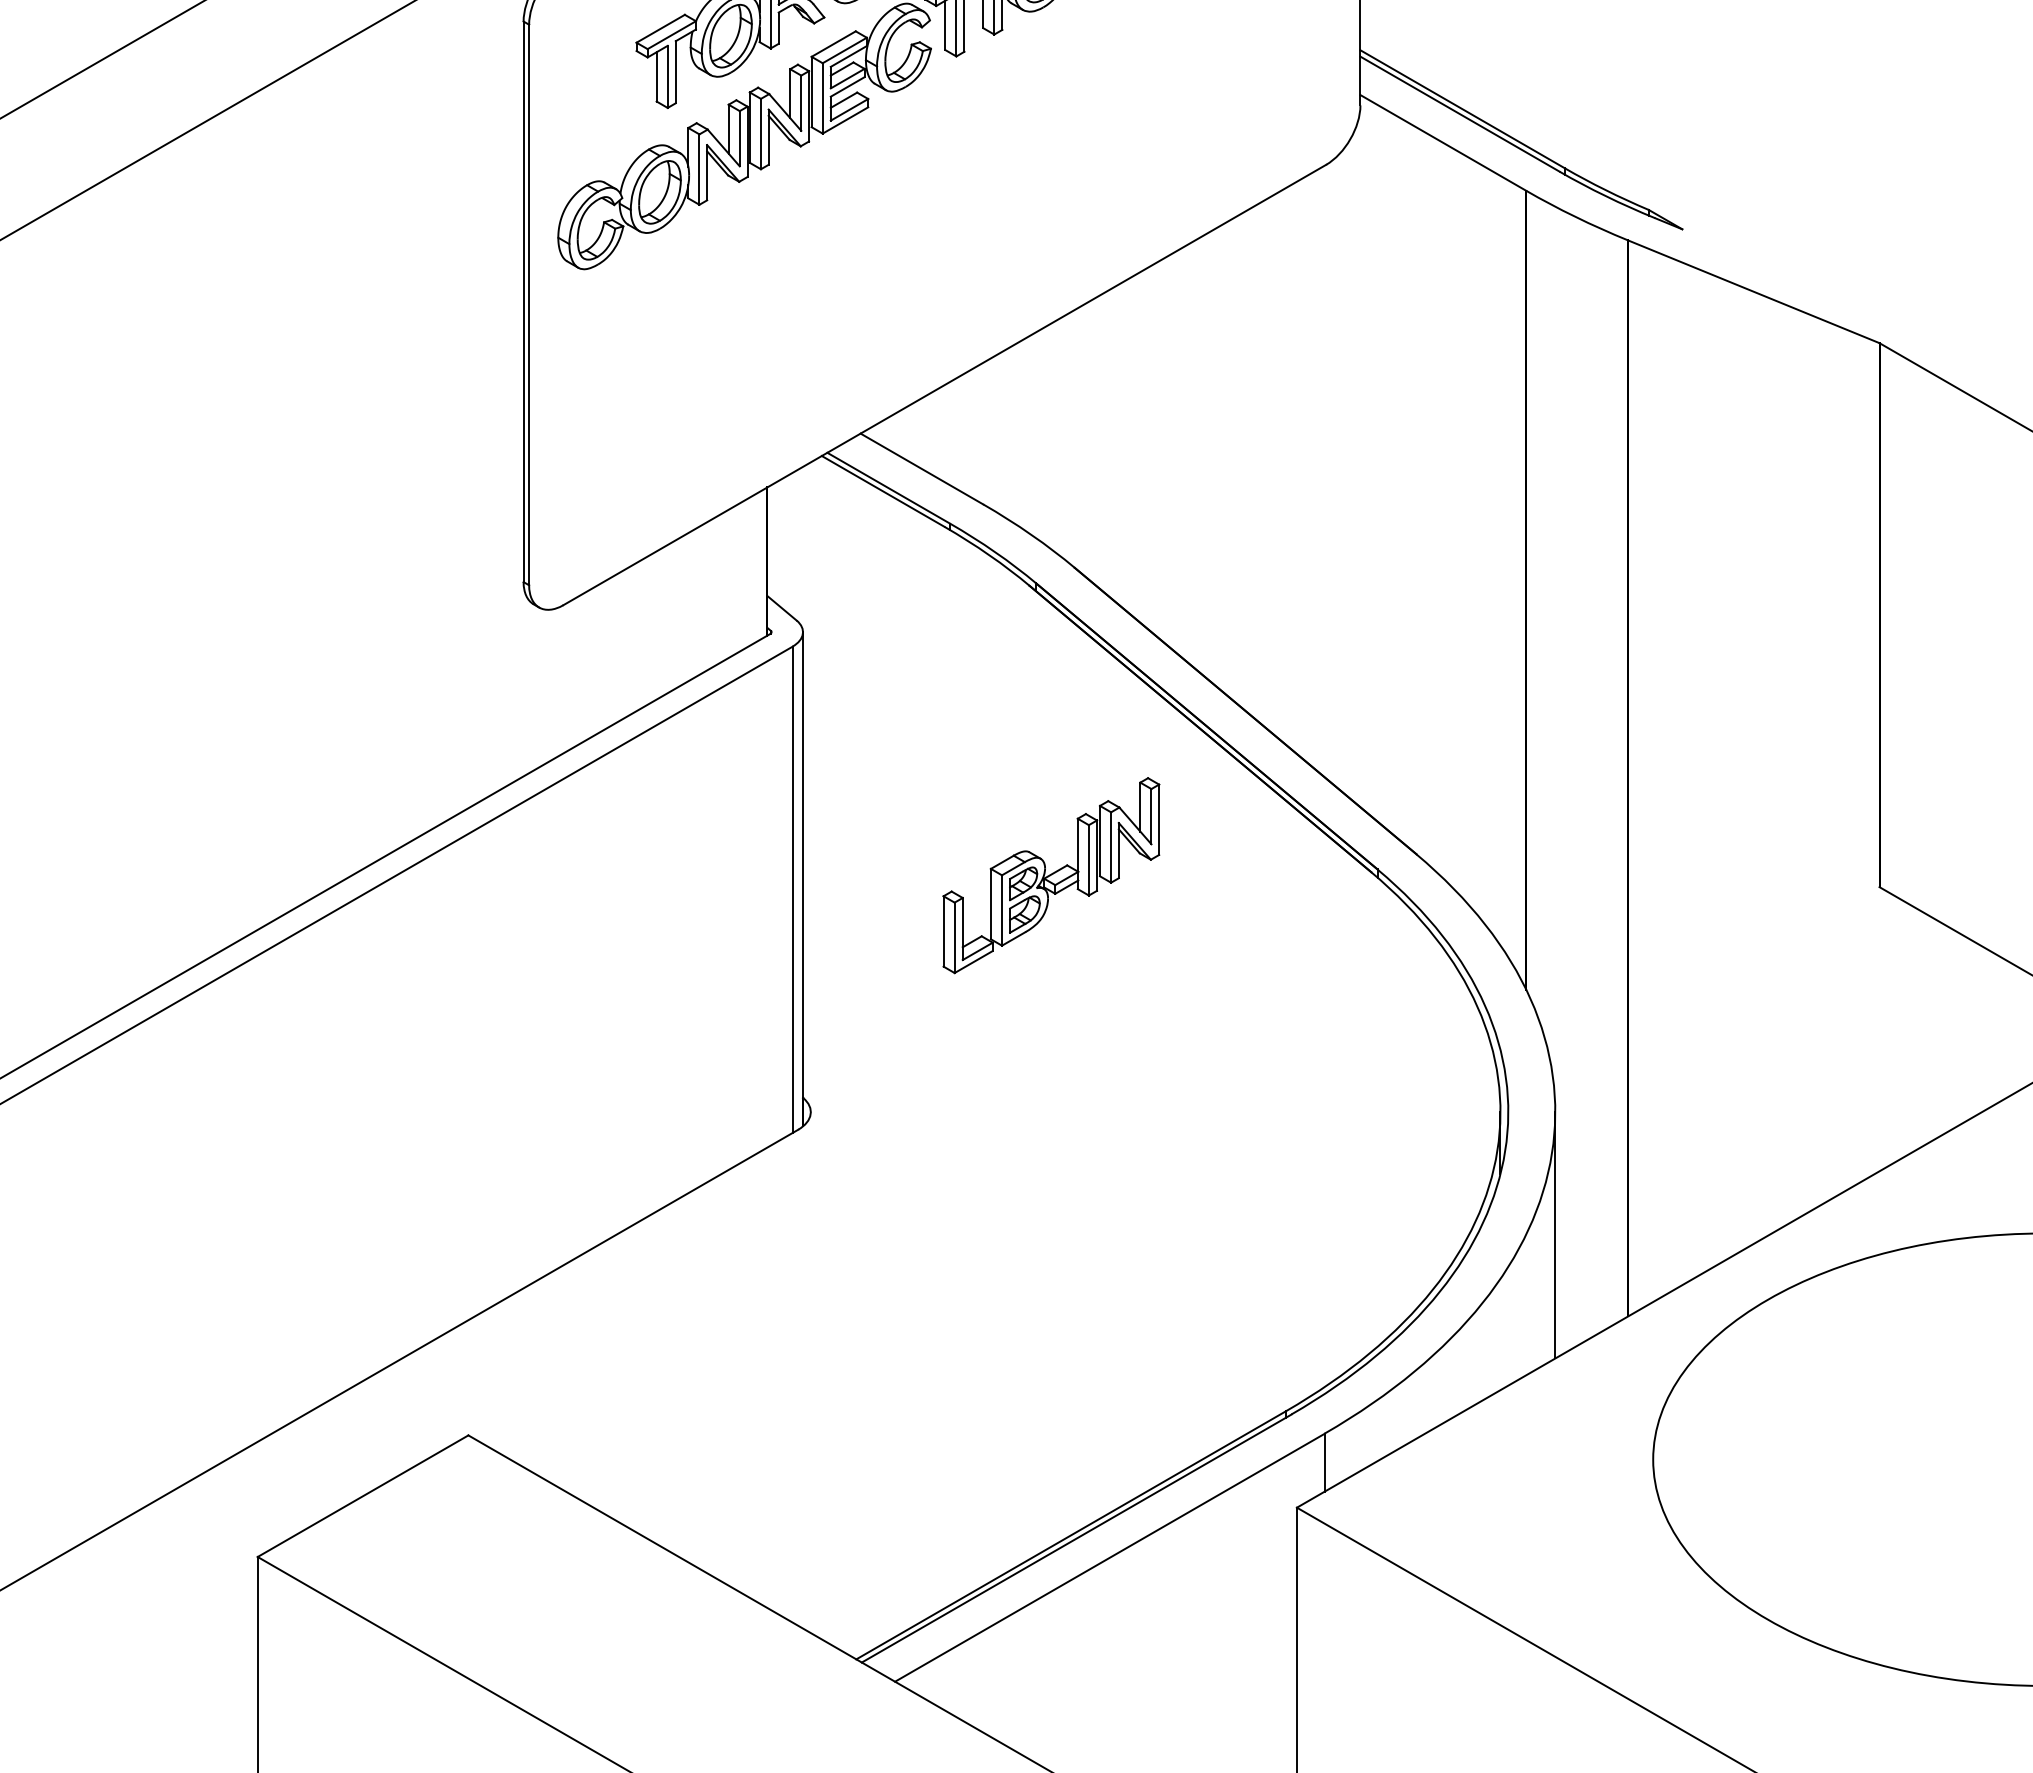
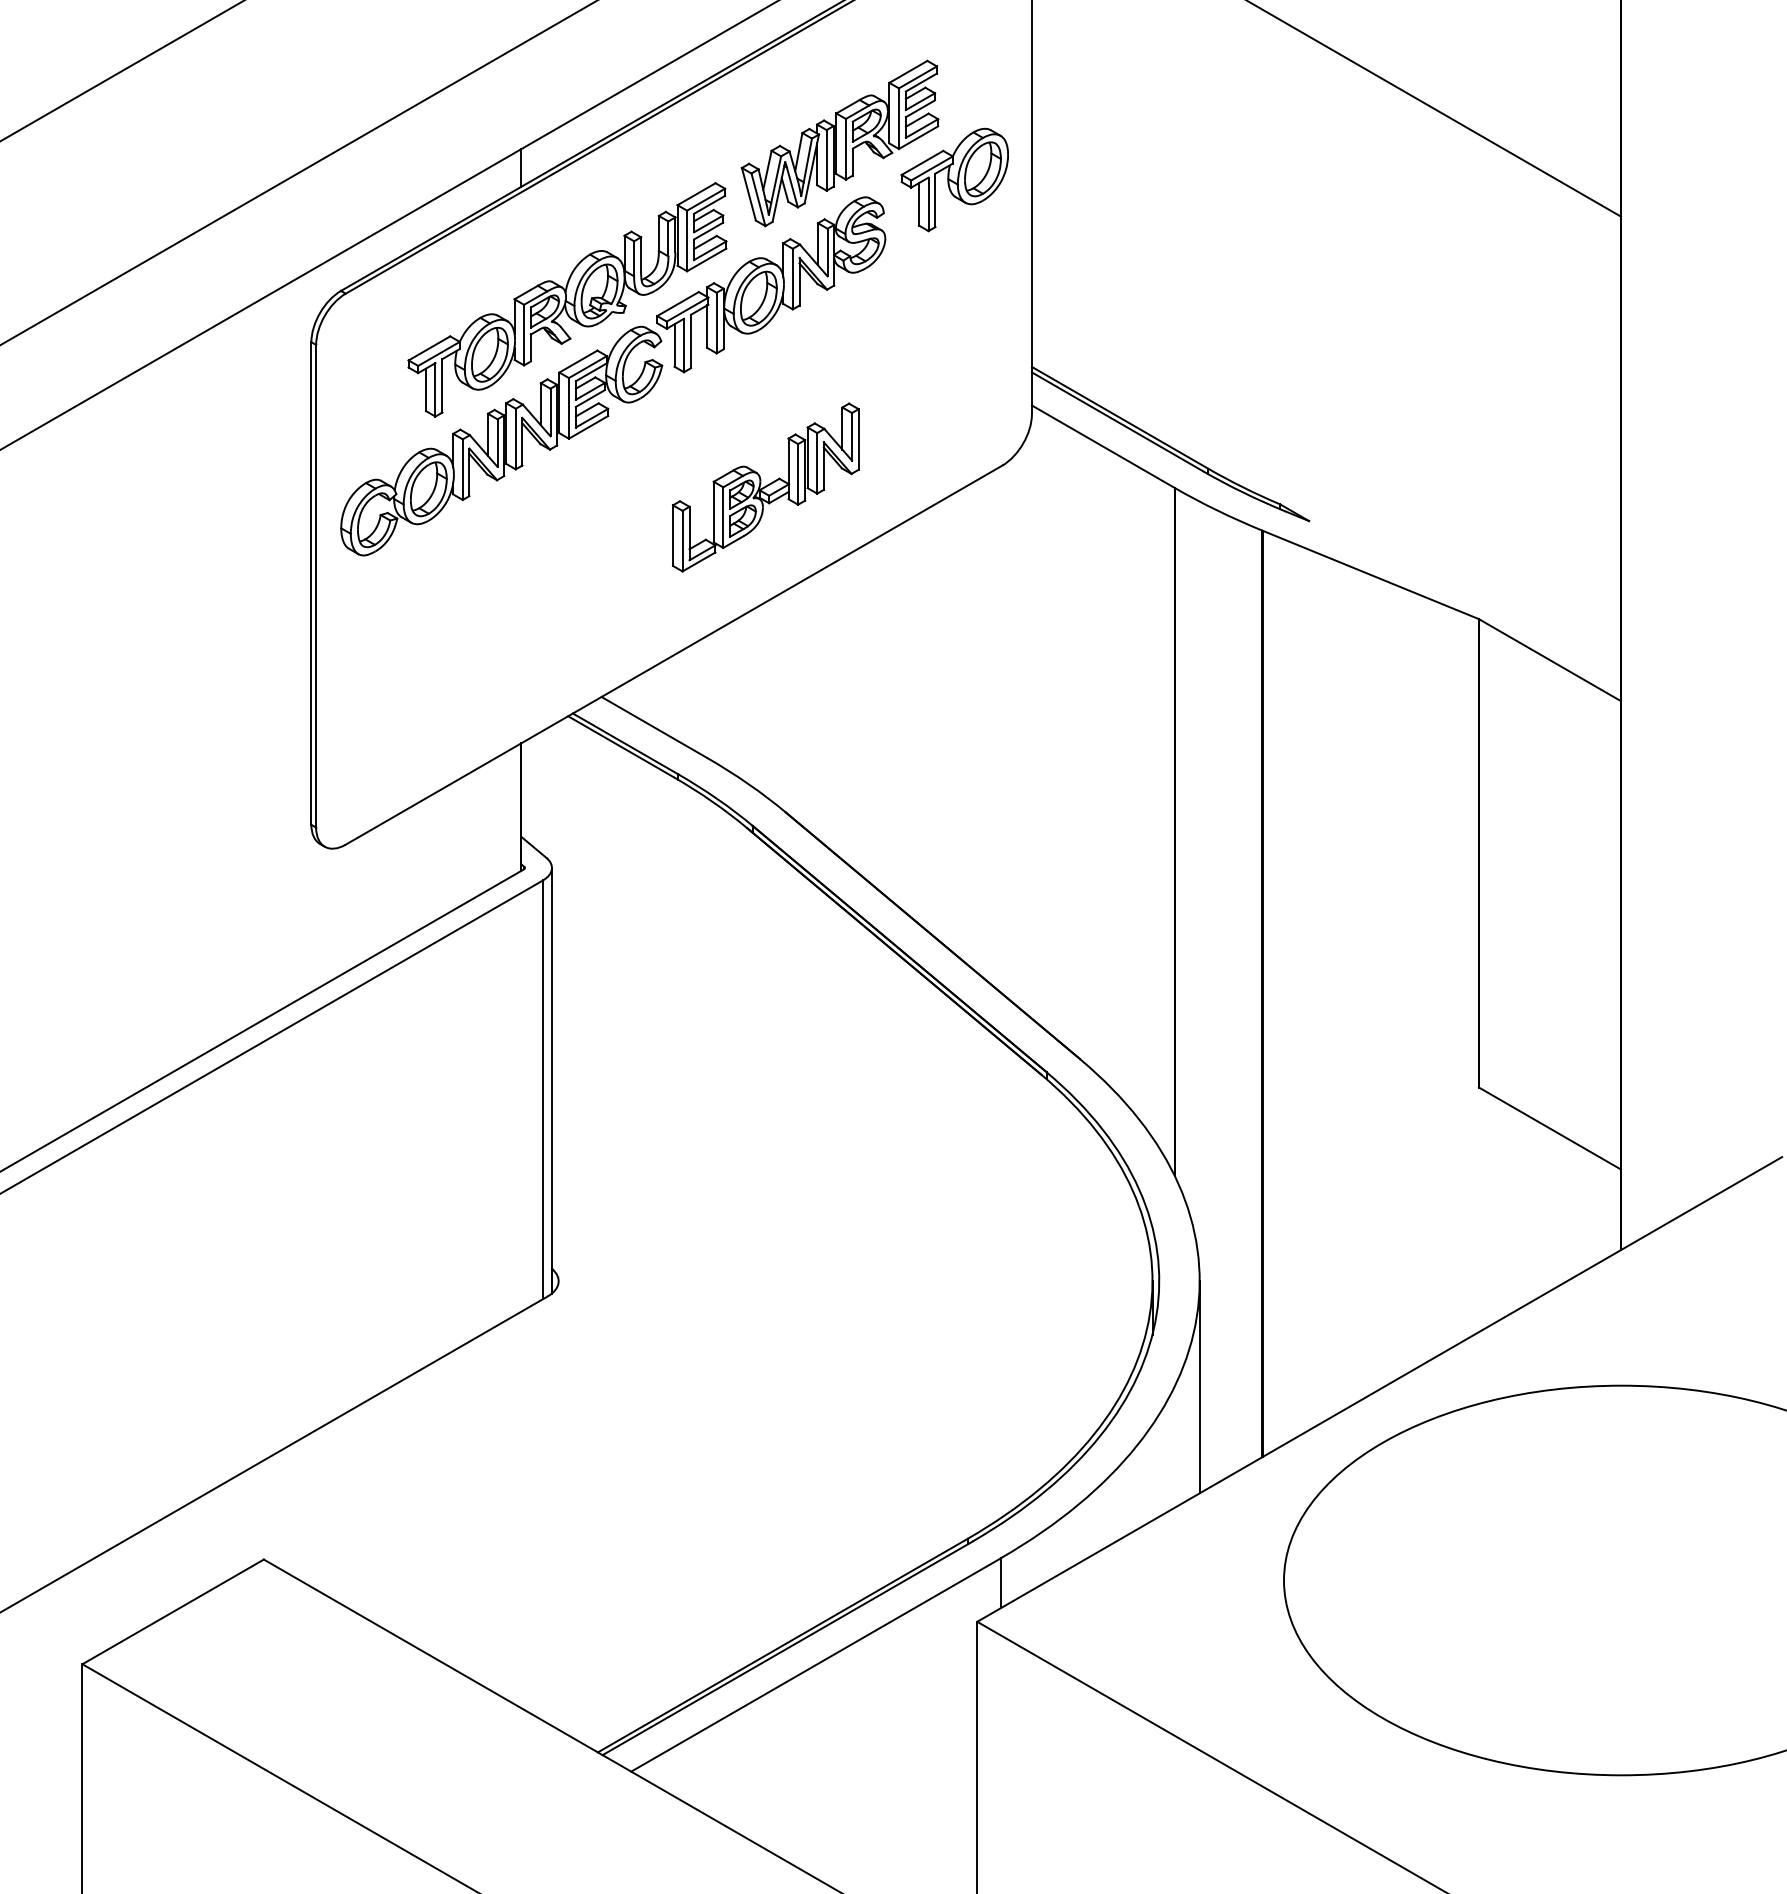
part: (1051, 875) -> (765, 487), moved

